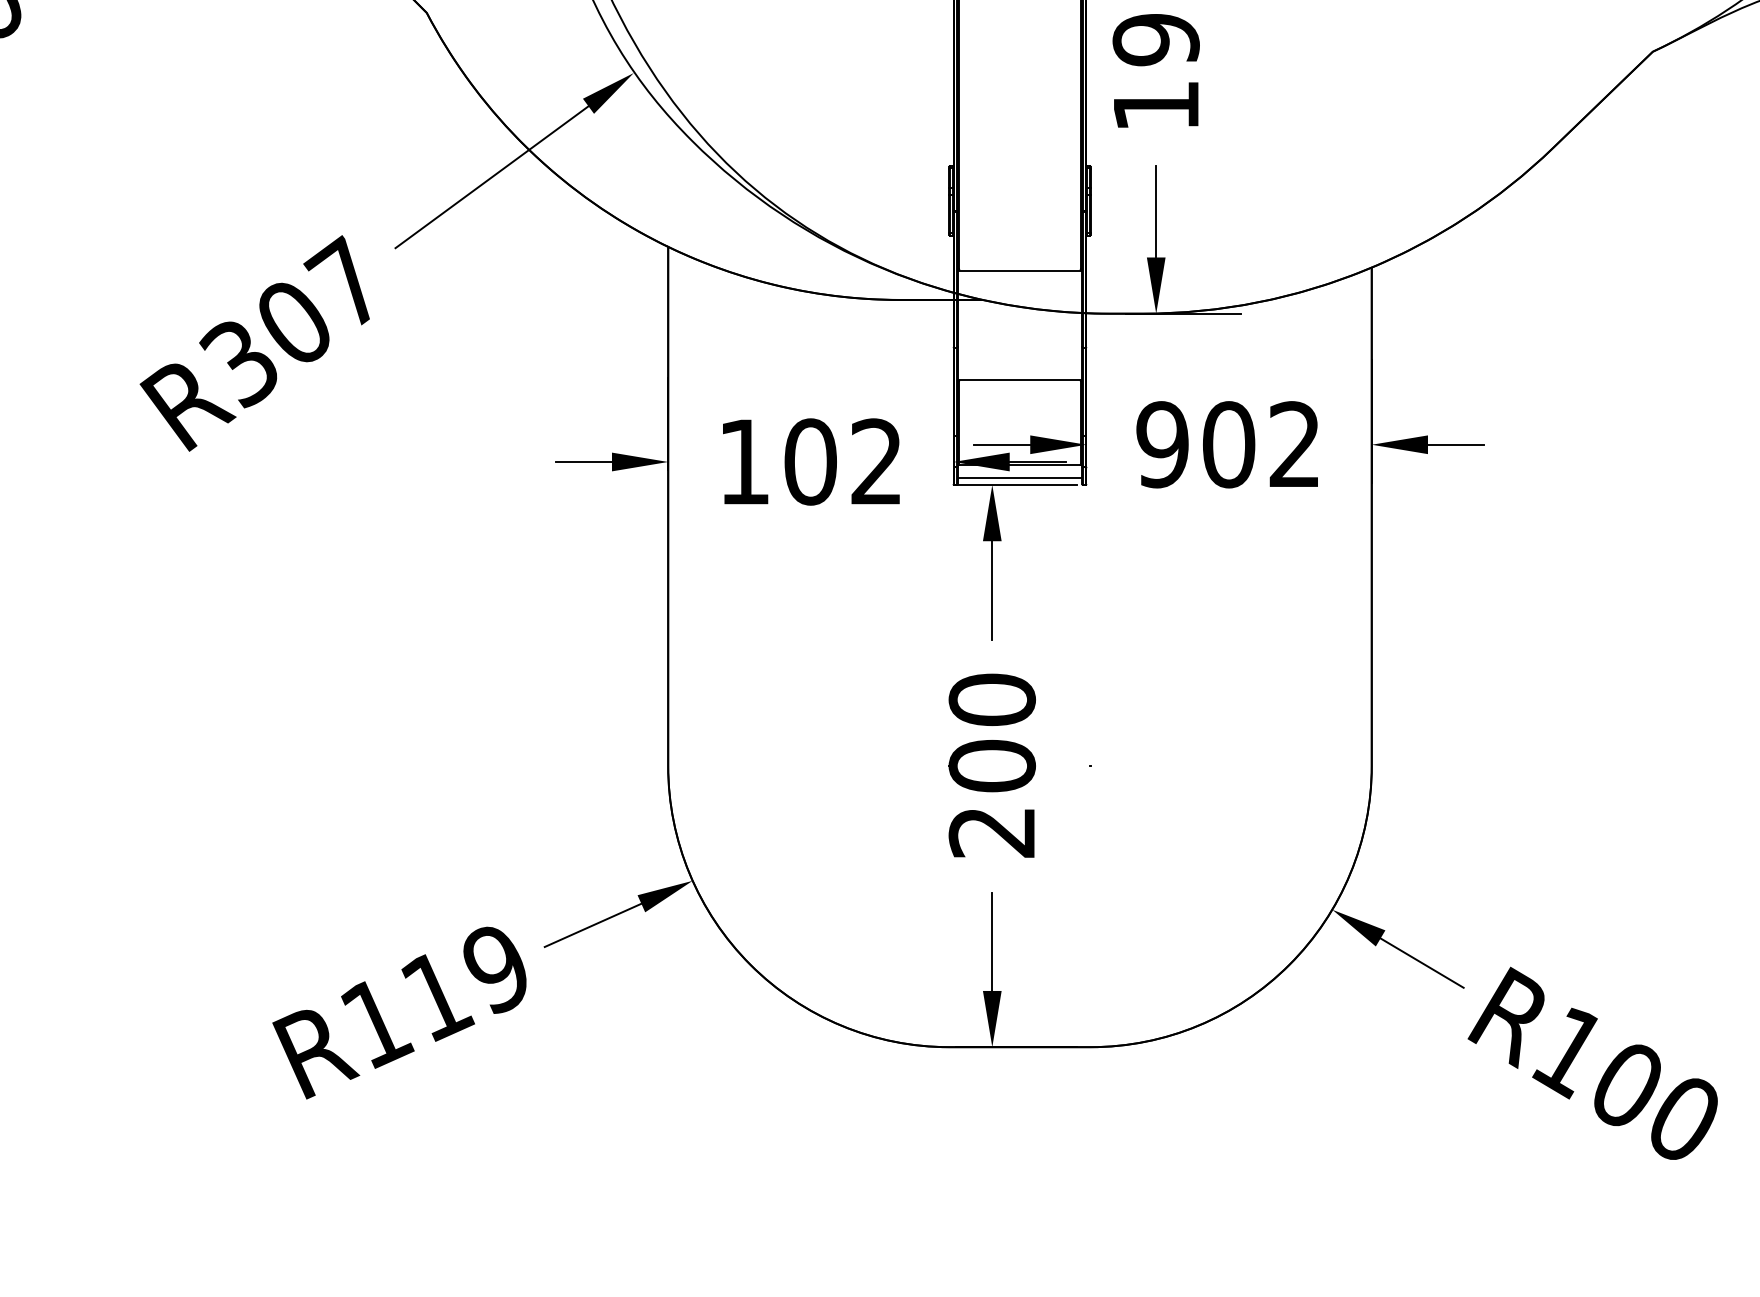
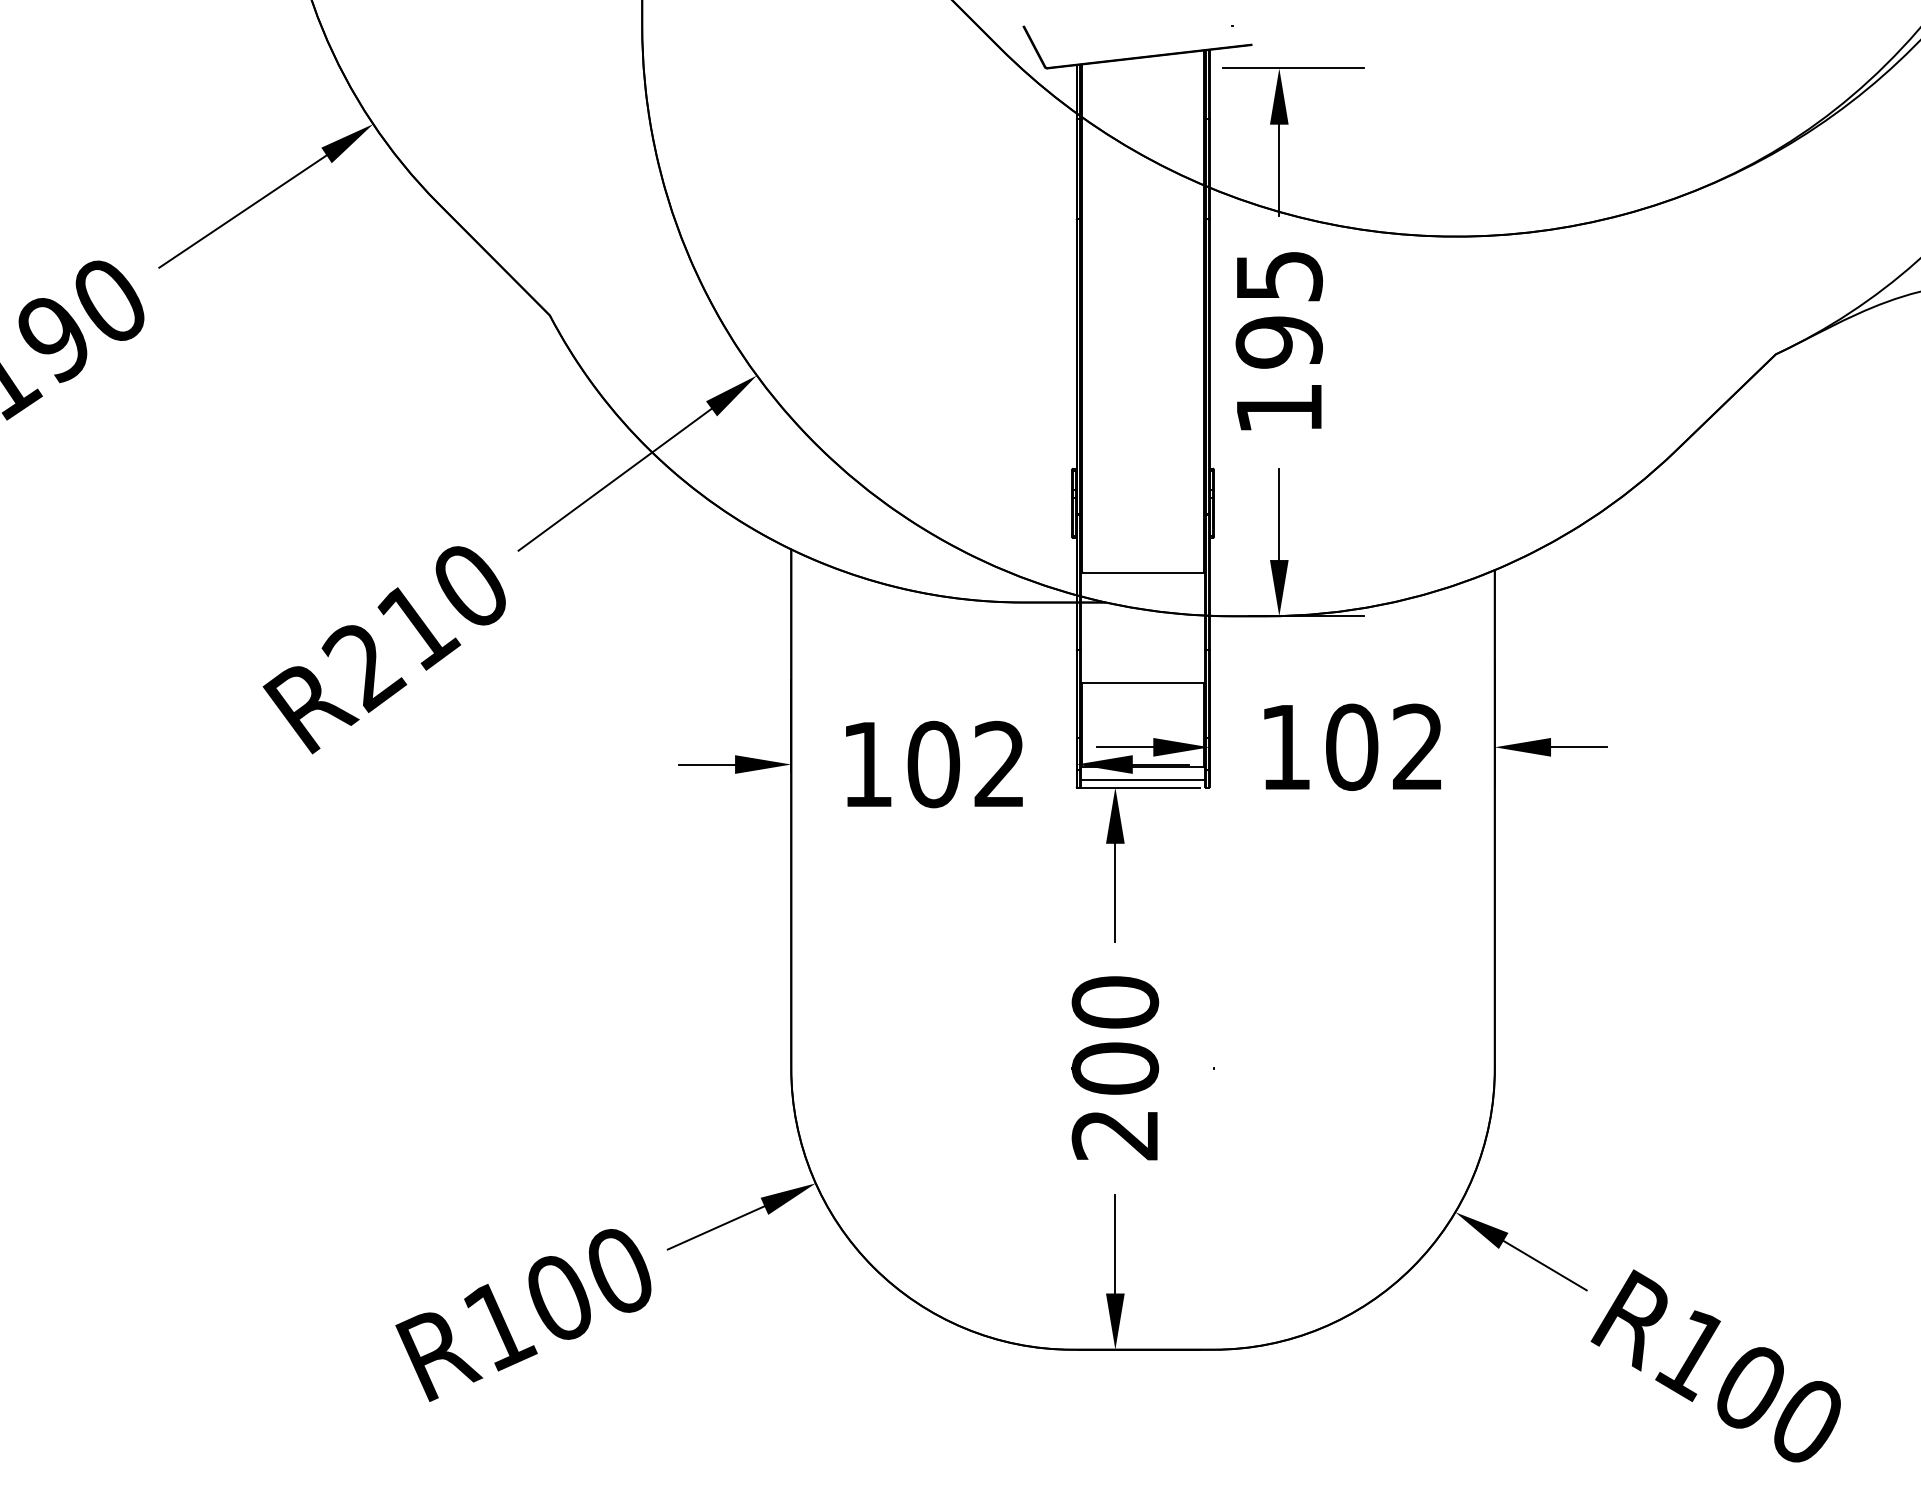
text: (290, 322) -> (413, 625), R307 -> R210
text: (1162, 443) -> (1285, 746), 902 -> 102
text: (464, 983) -> (587, 1286), R119 -> R100

